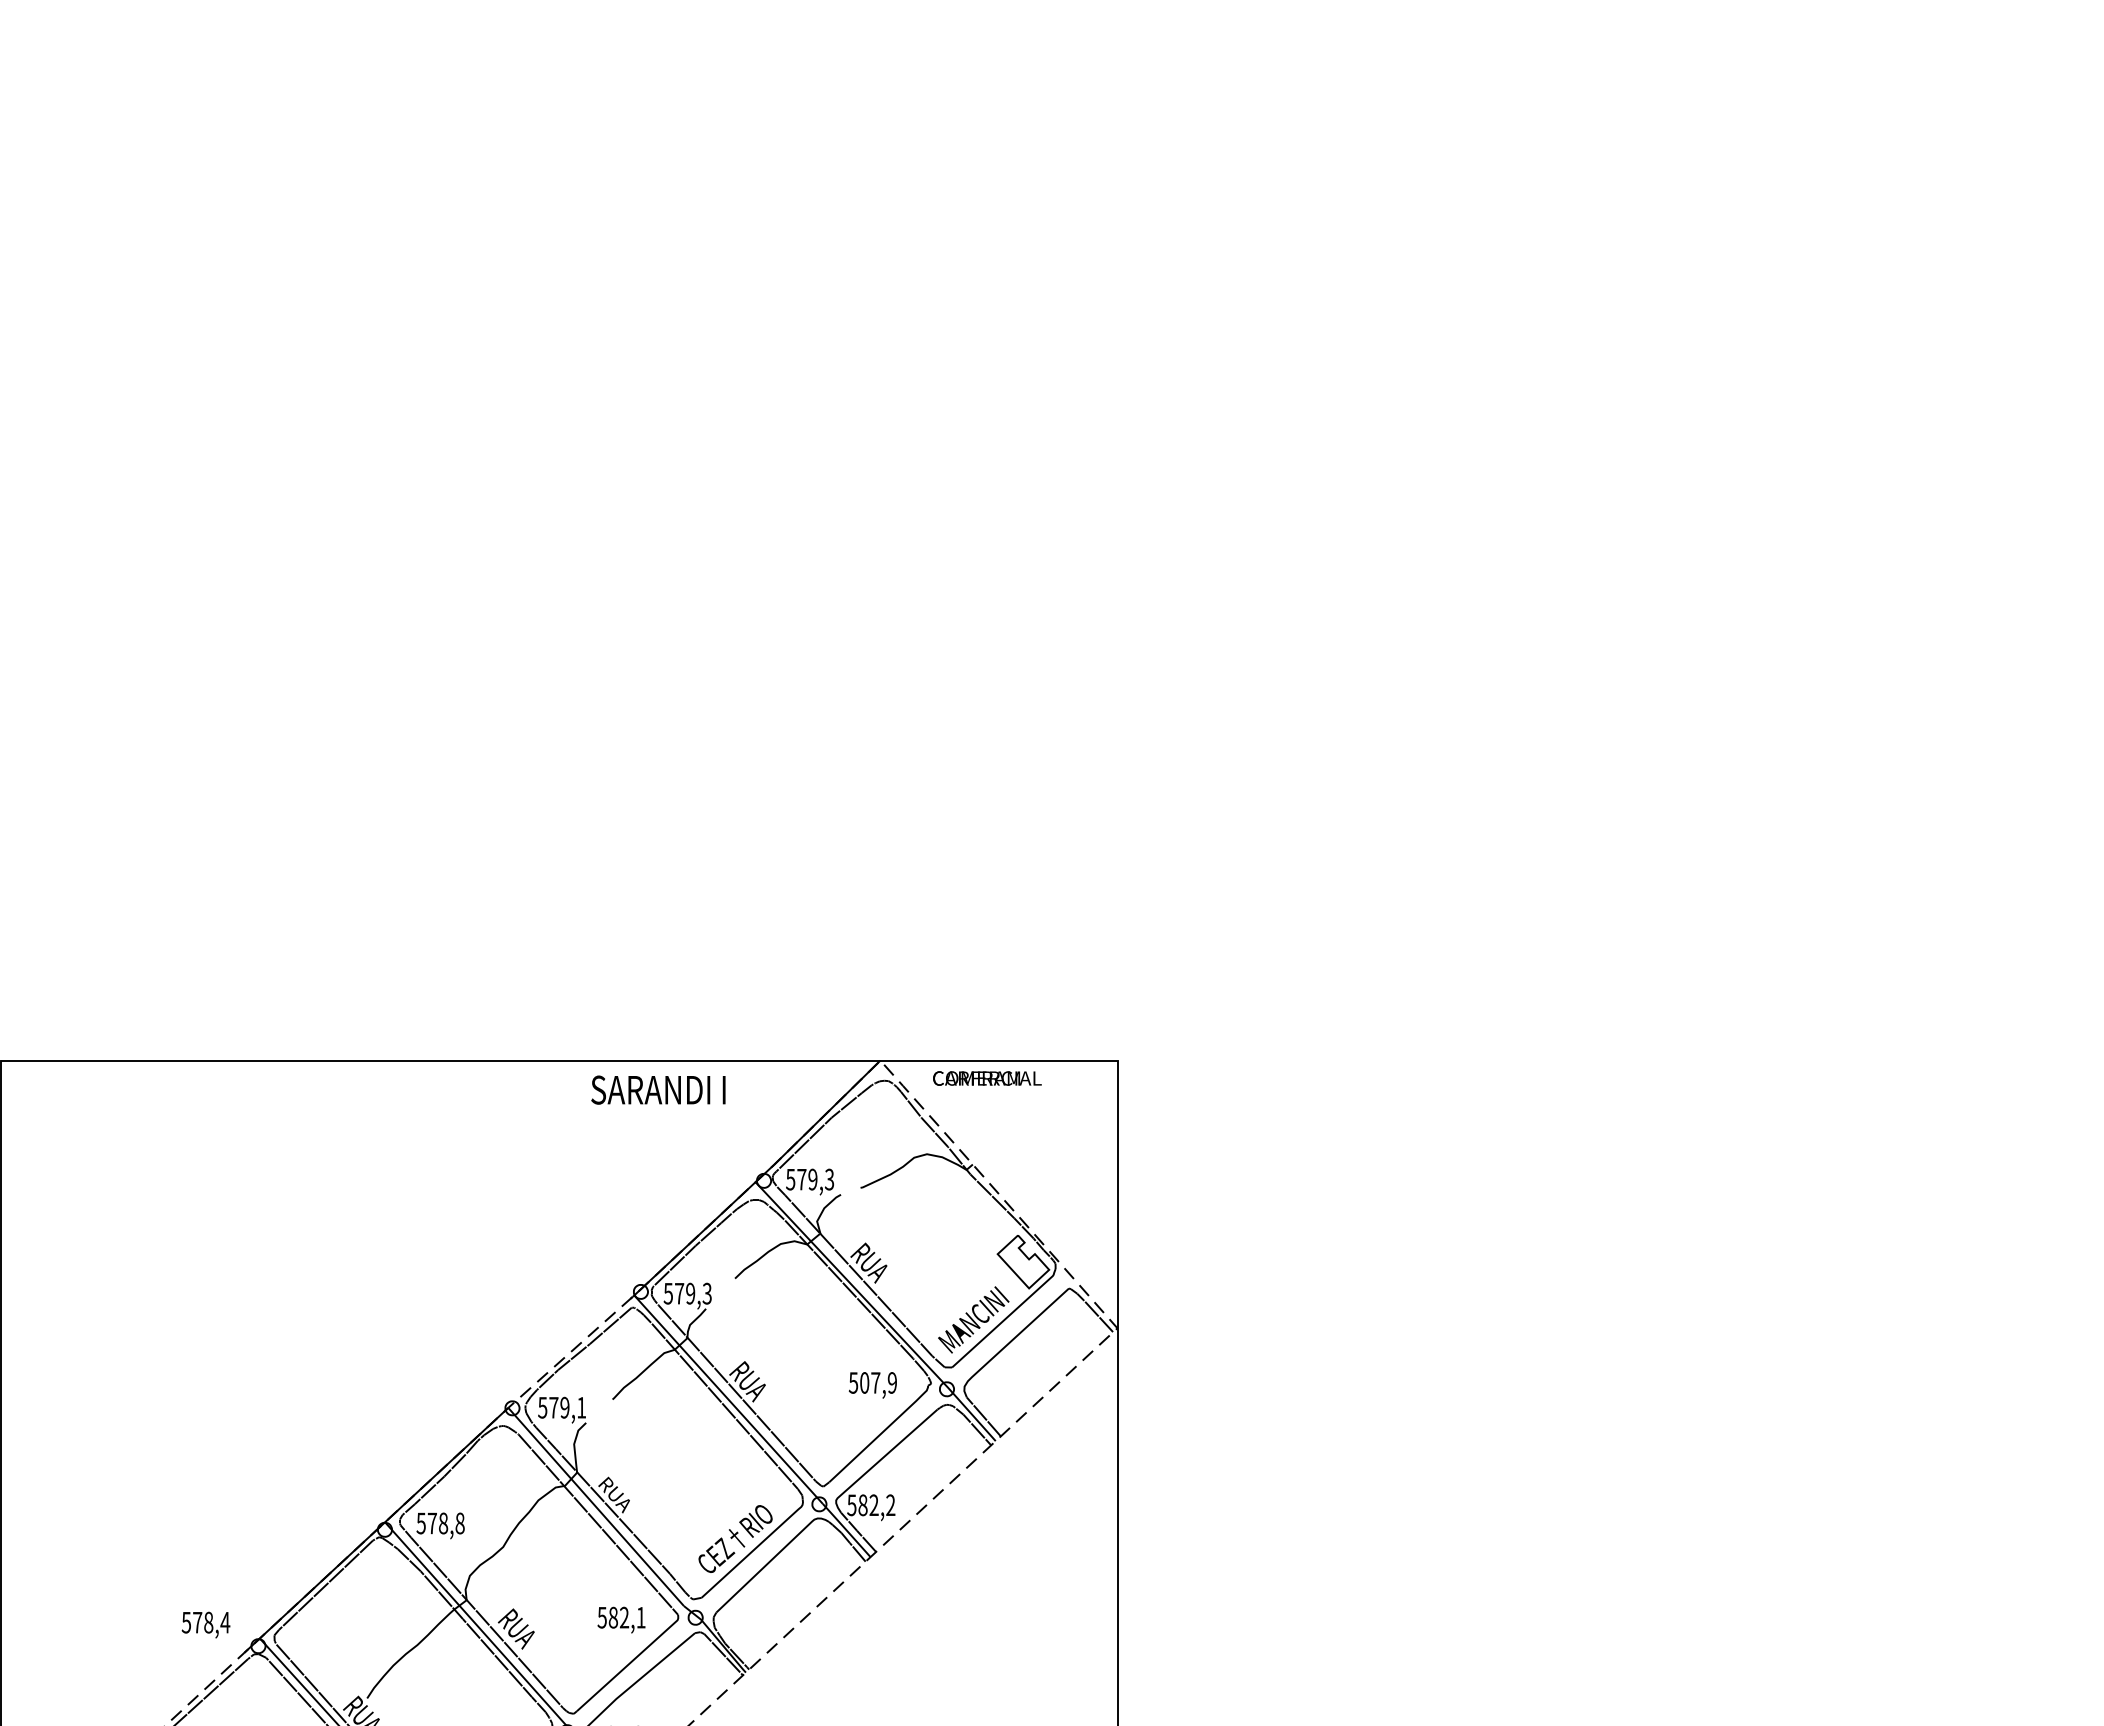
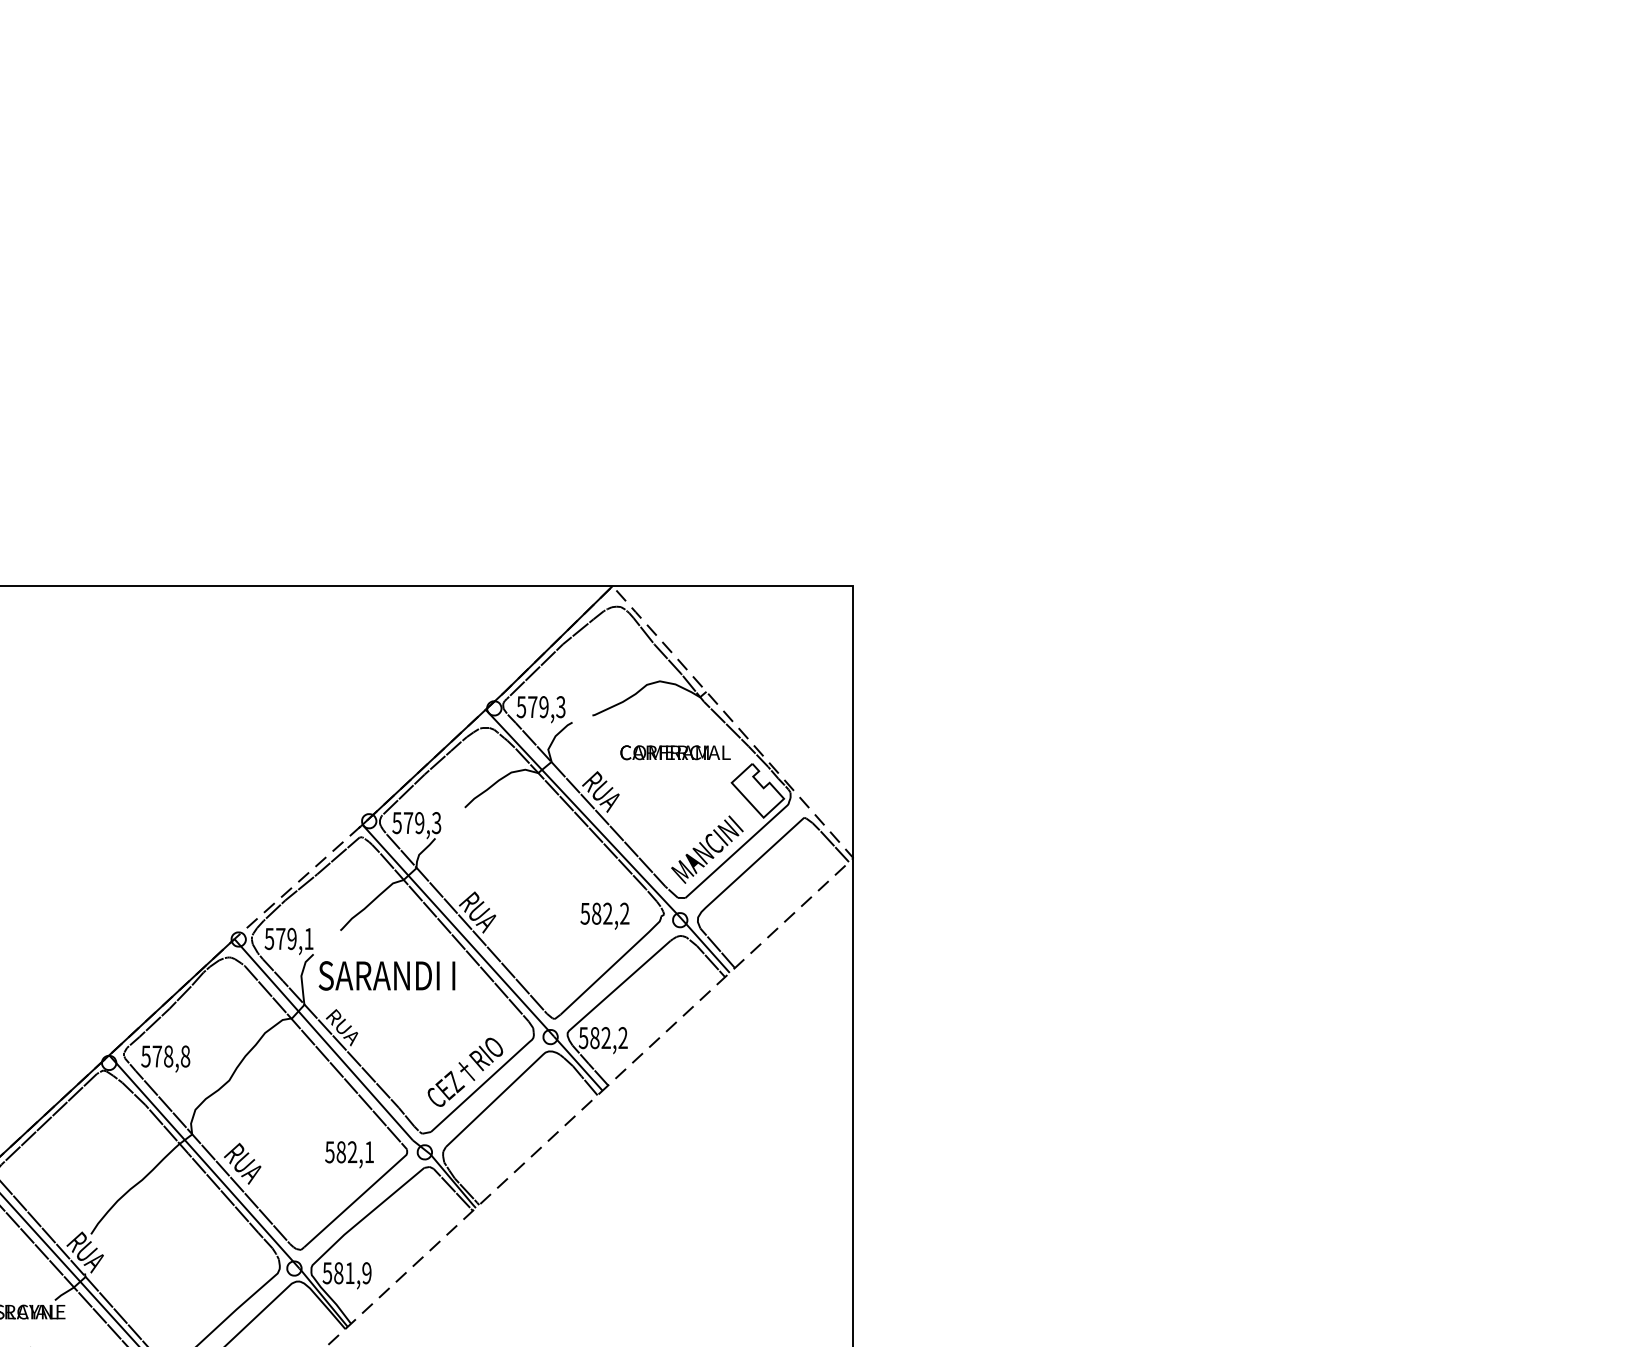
text: (987, 1078) -> (675, 752), moved
text: (658, 1089) -> (387, 975), moved
text: (878, 1382) -> (610, 913), 507,9 -> 582,2

